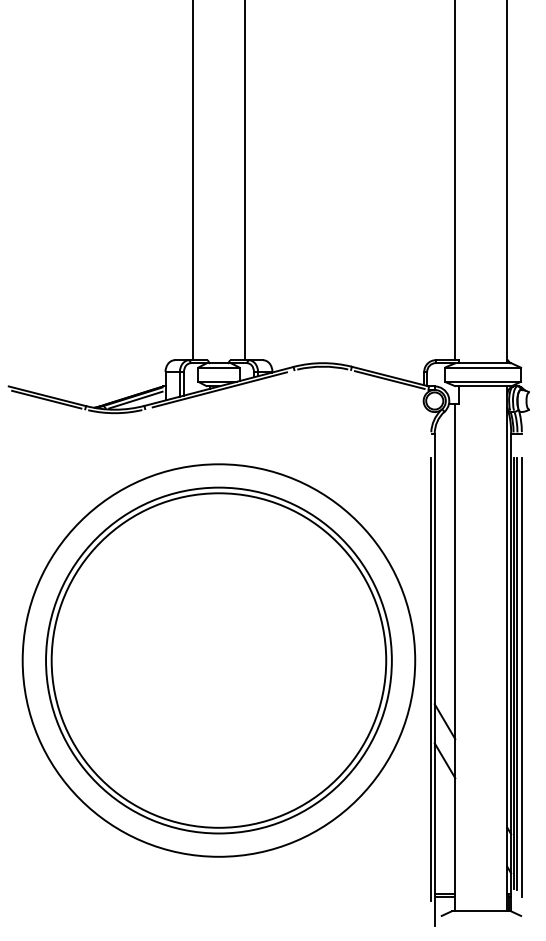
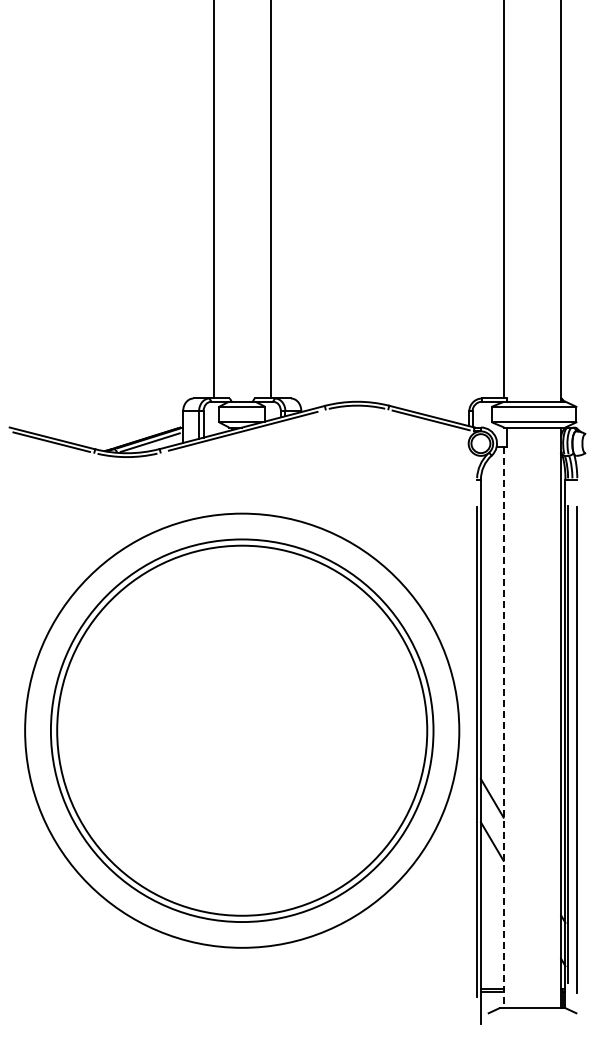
line: (455, 657) -> (503, 727), solid -> dashed
line: (517, 673) -> (572, 745), removed

